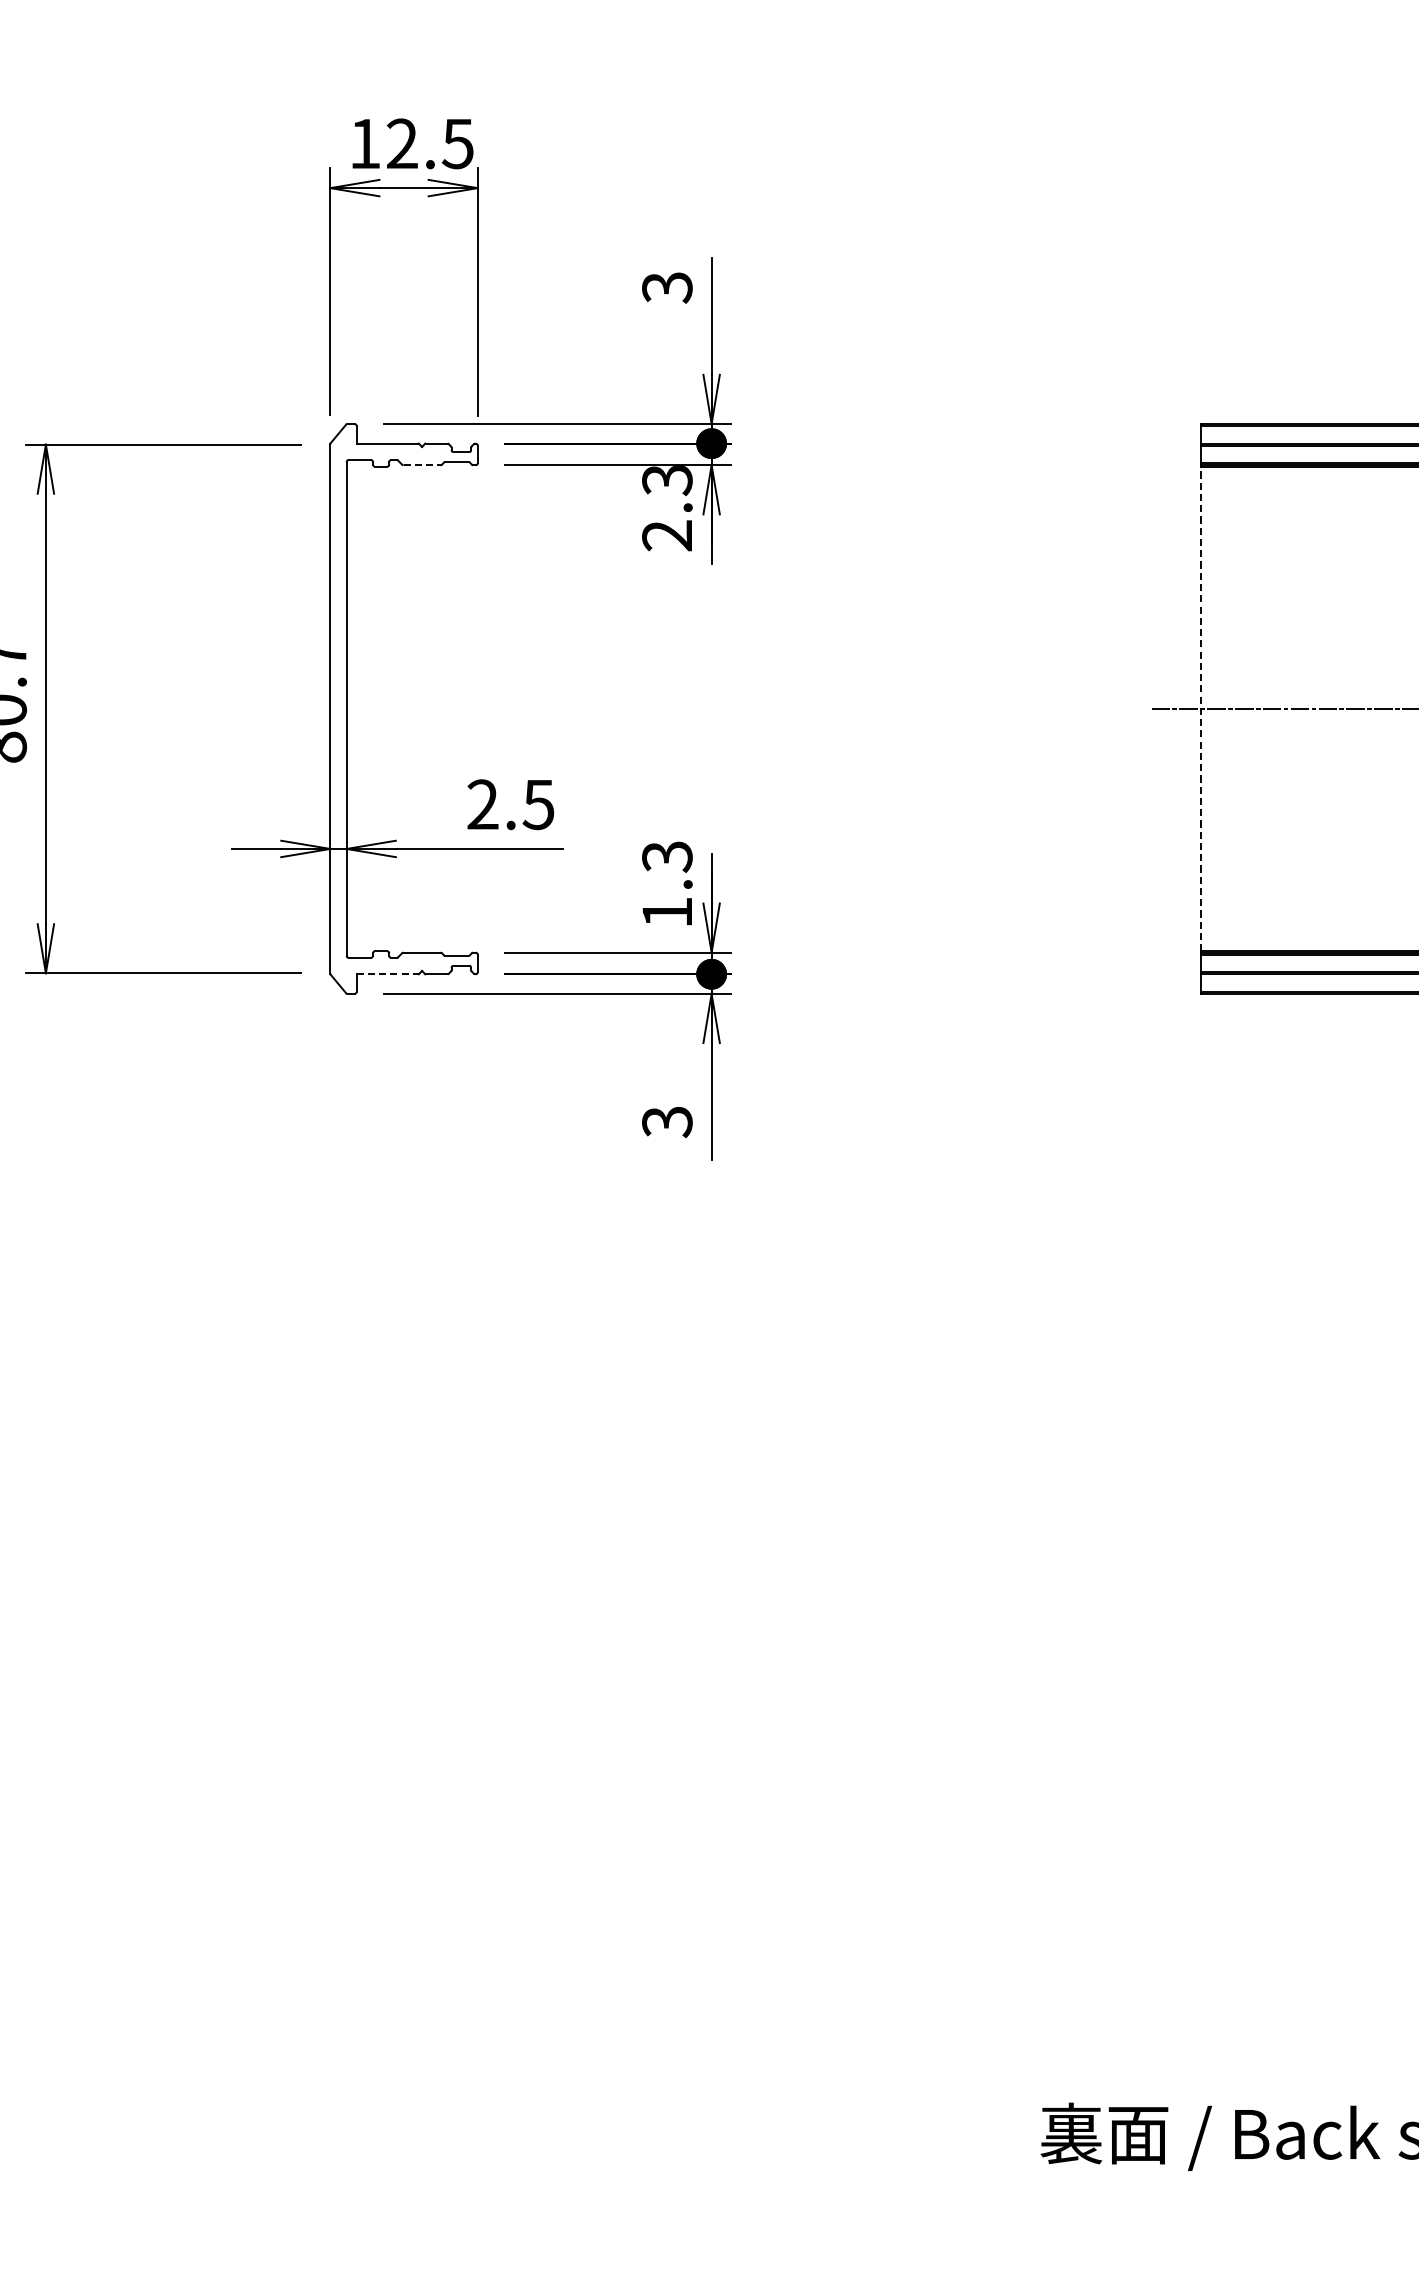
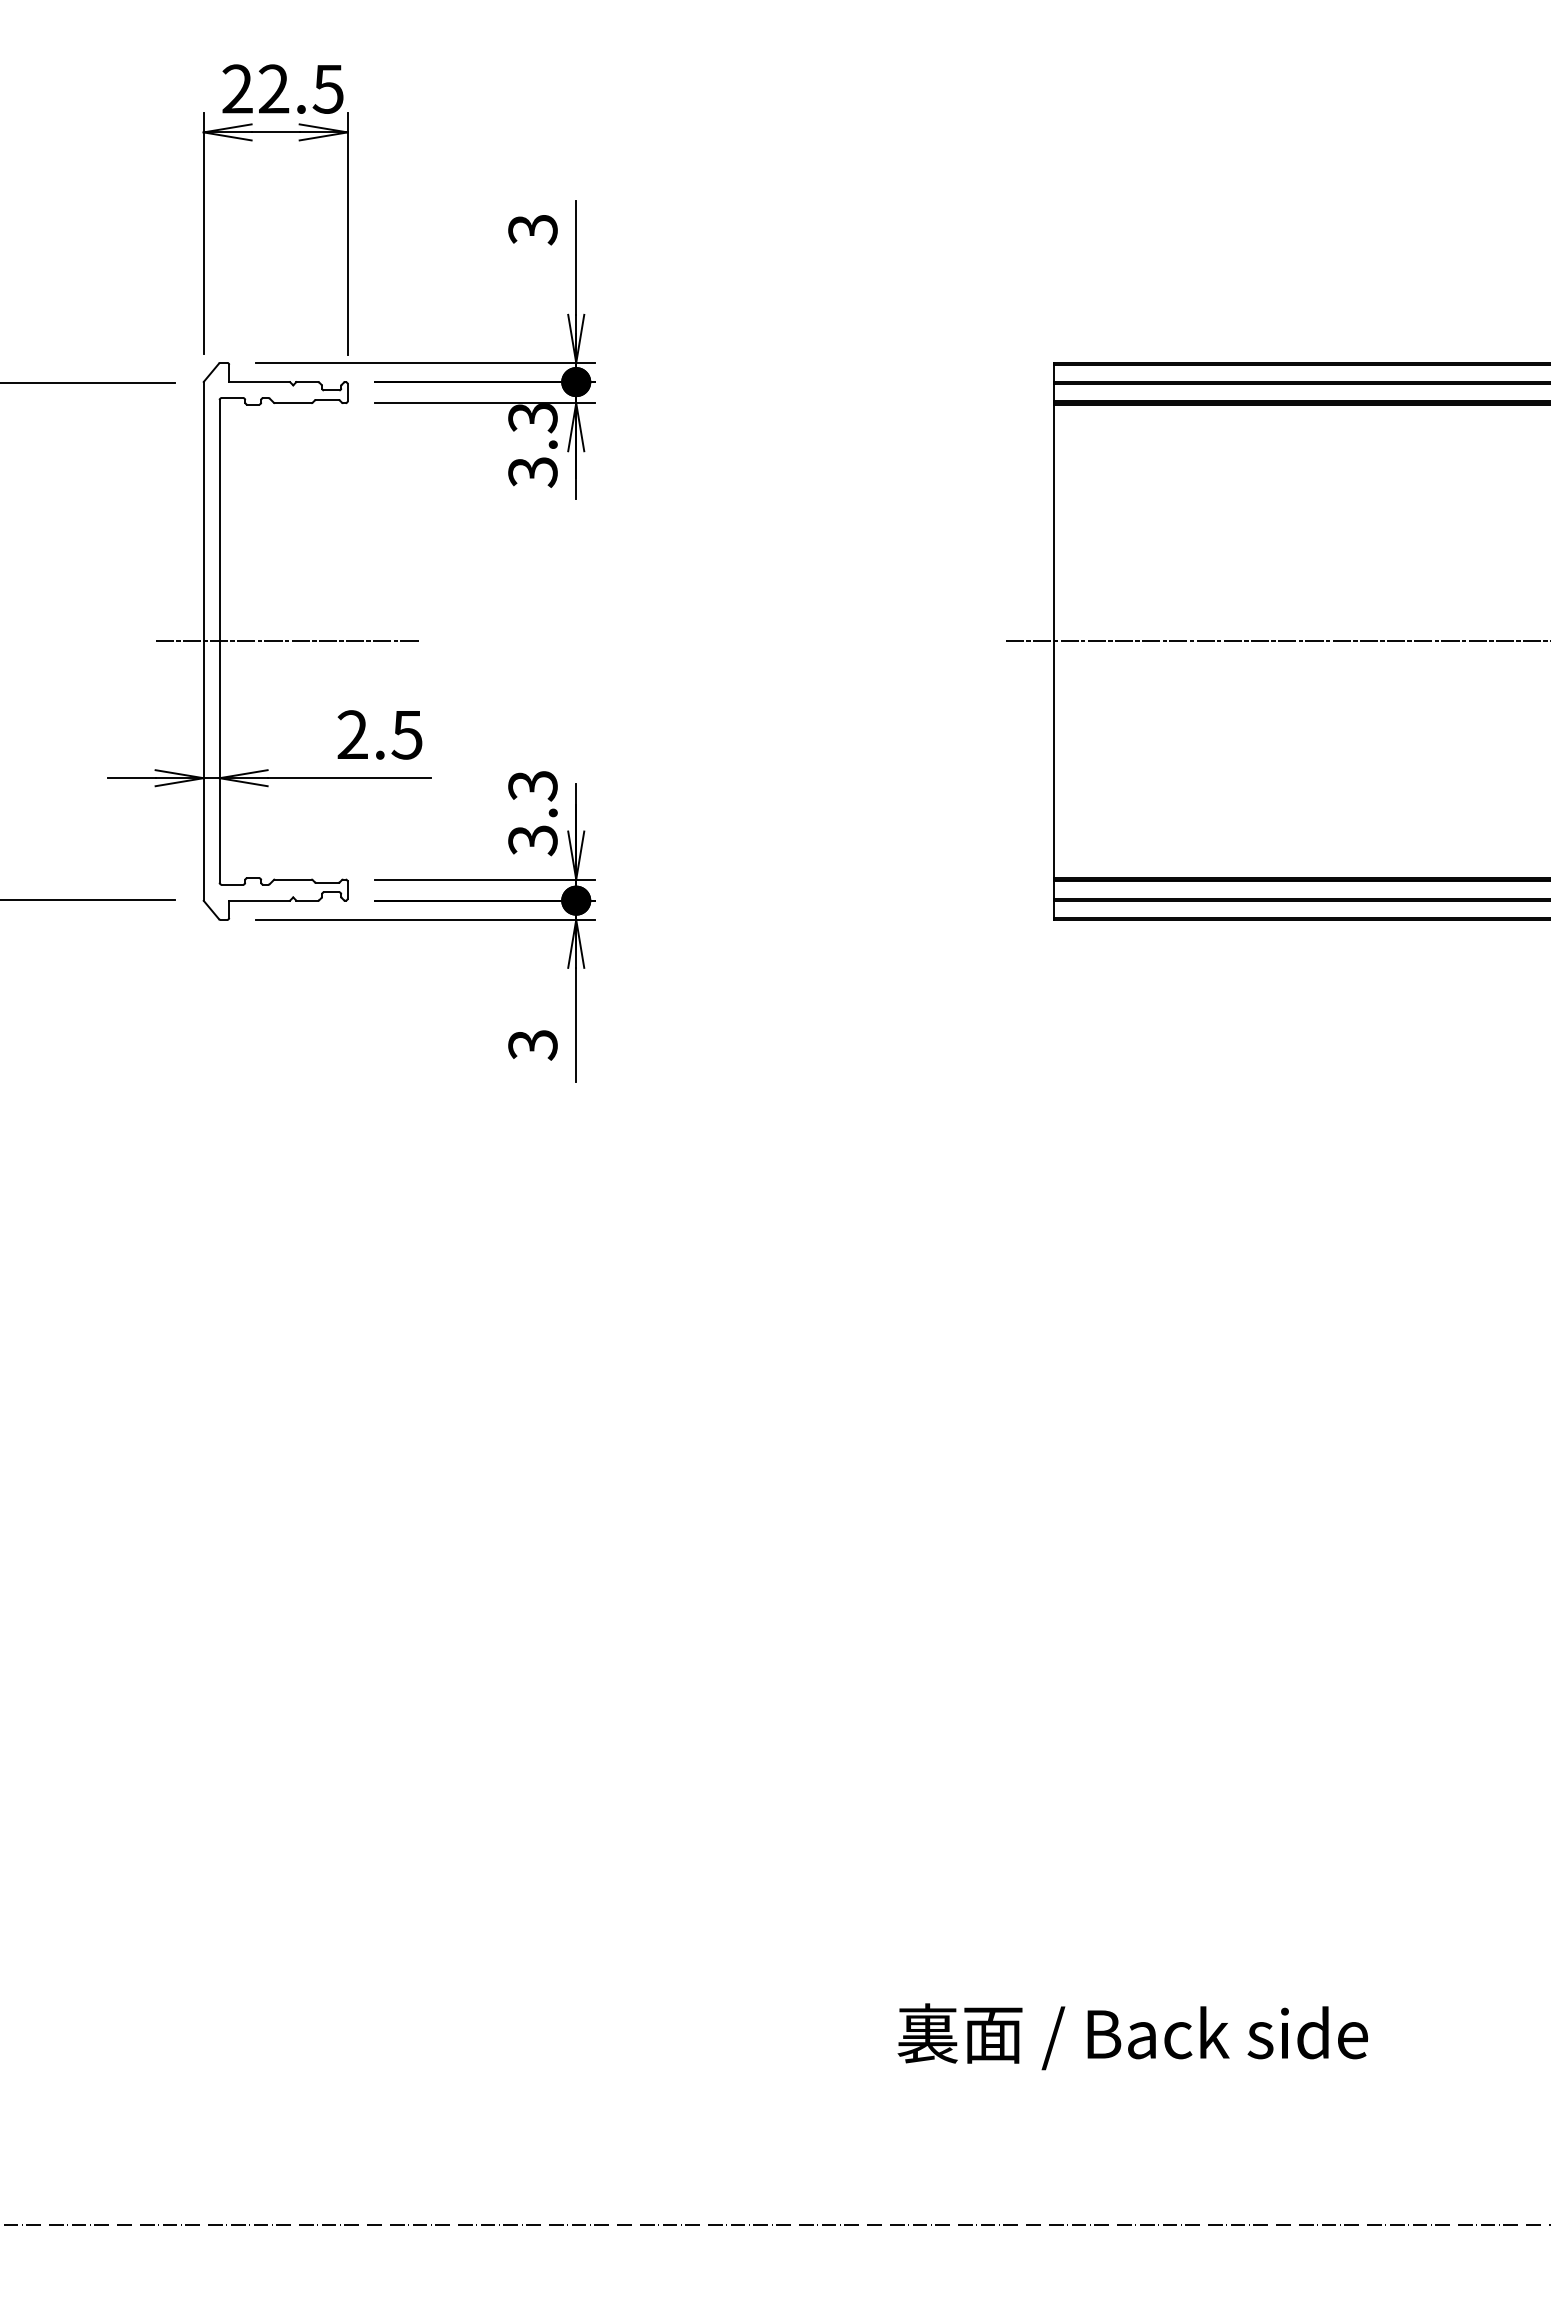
text: (365, 143) -> (237, 88), 12.5 -> 22.5
line: (422, 465) -> (293, 403), dashed -> solid
text: (666, 536) -> (532, 472), 2.3 -> 3.3
line: (417, 709) -> (288, 641), added
line: (1201, 709) -> (1054, 641), dashed -> solid
text: (666, 912) -> (532, 840), 1.3 -> 3.3
line: (388, 974) -> (260, 900), dashed -> solid

